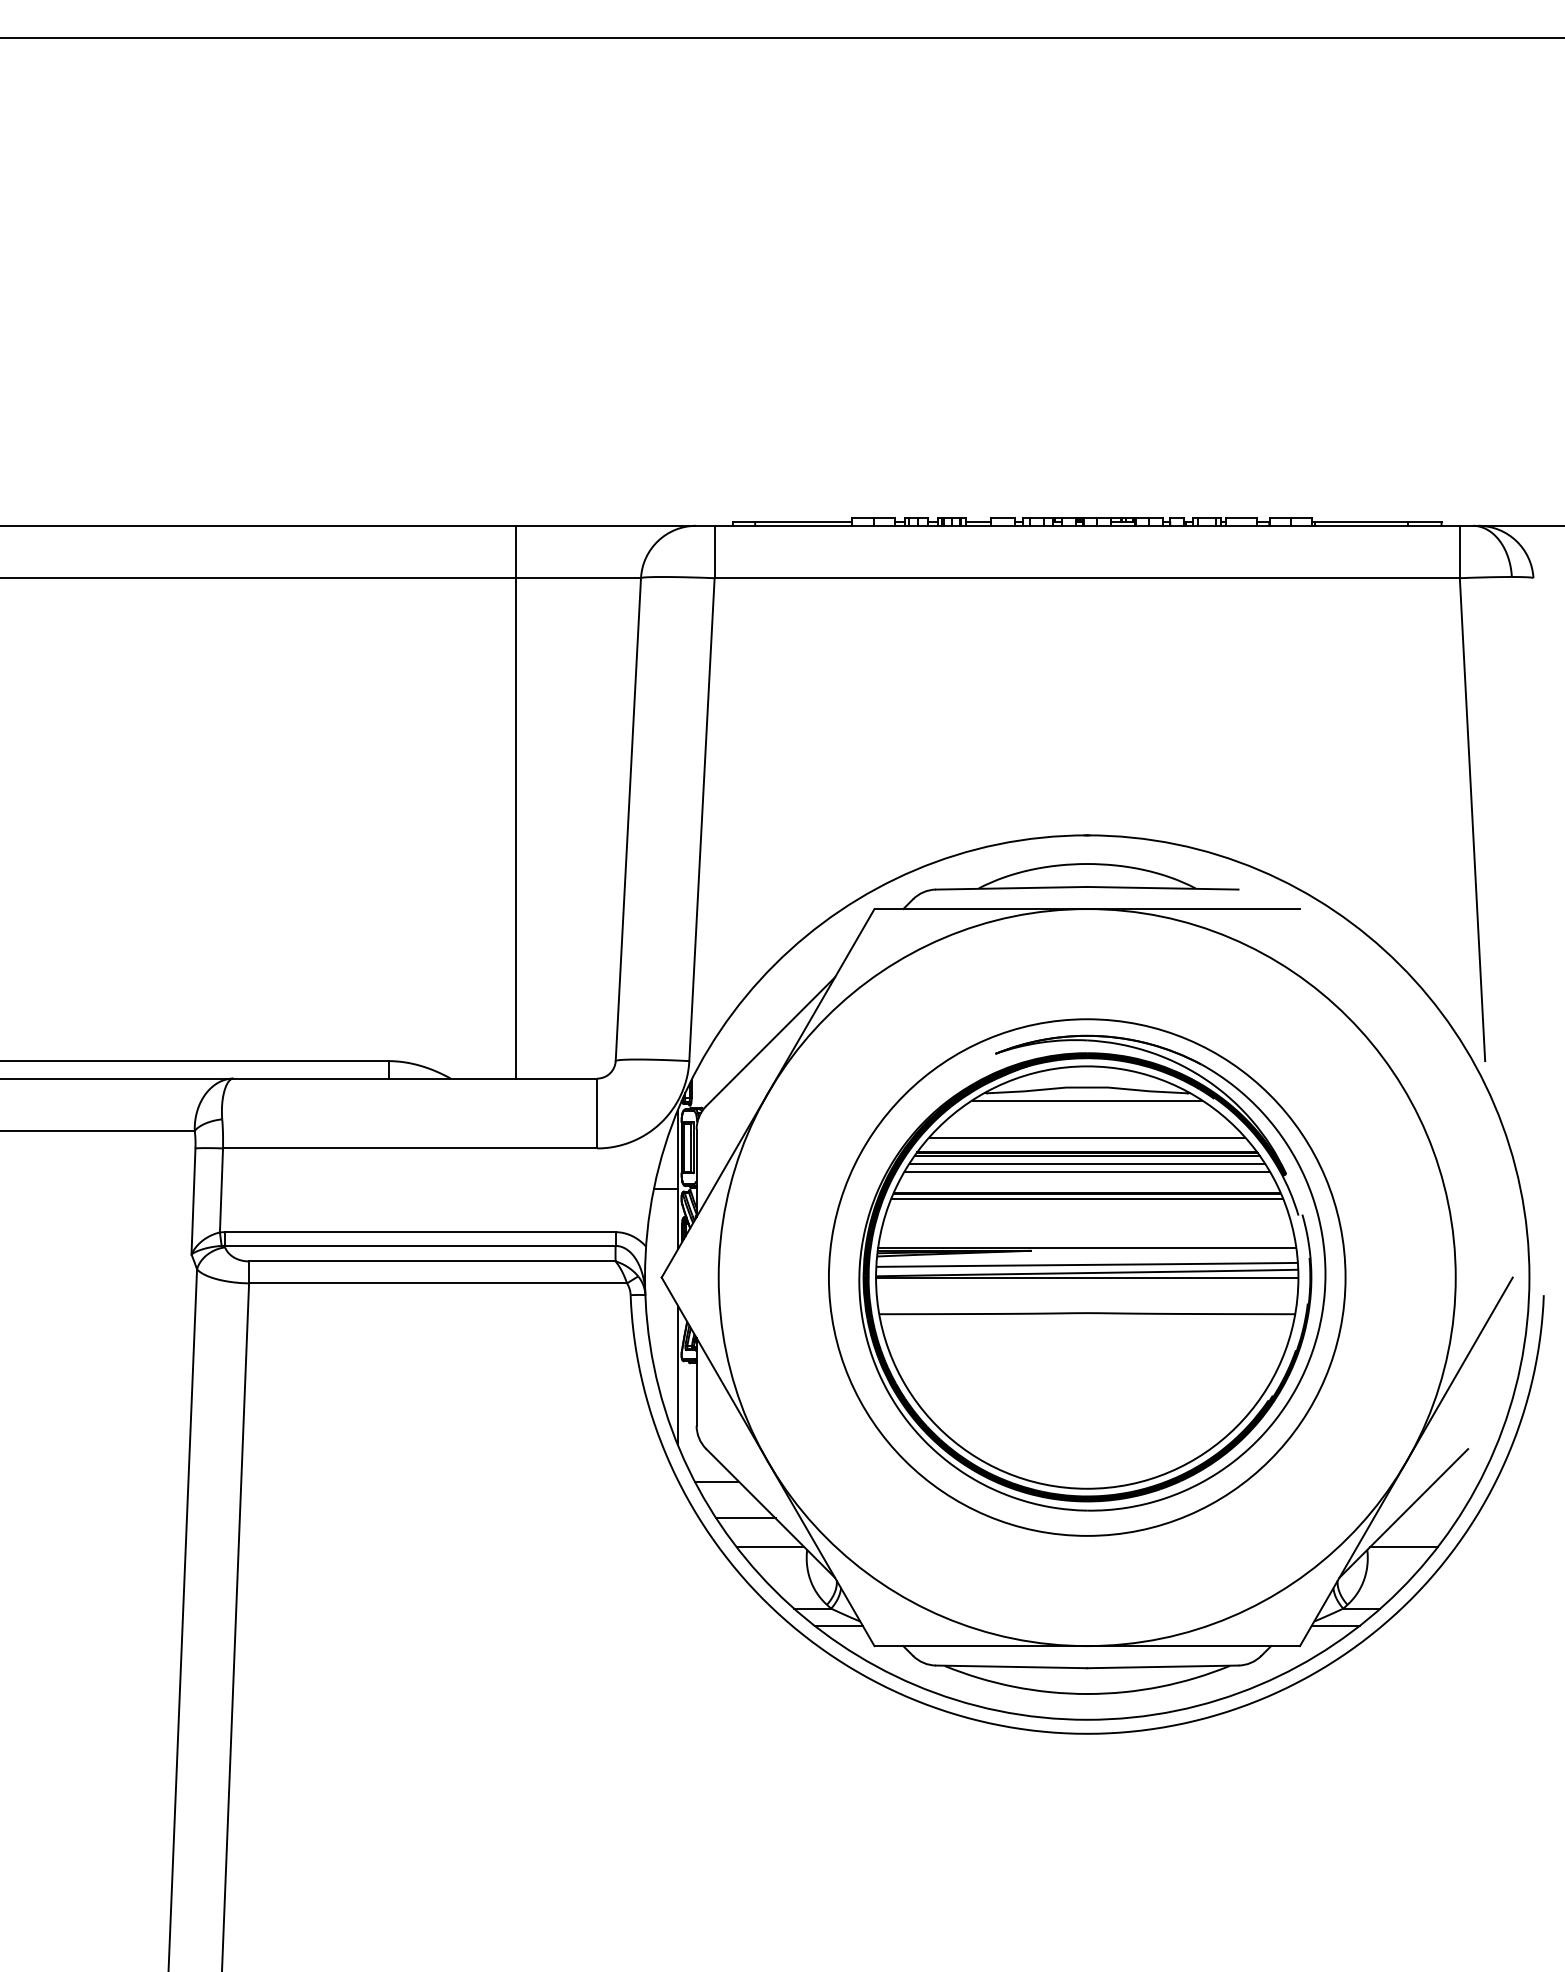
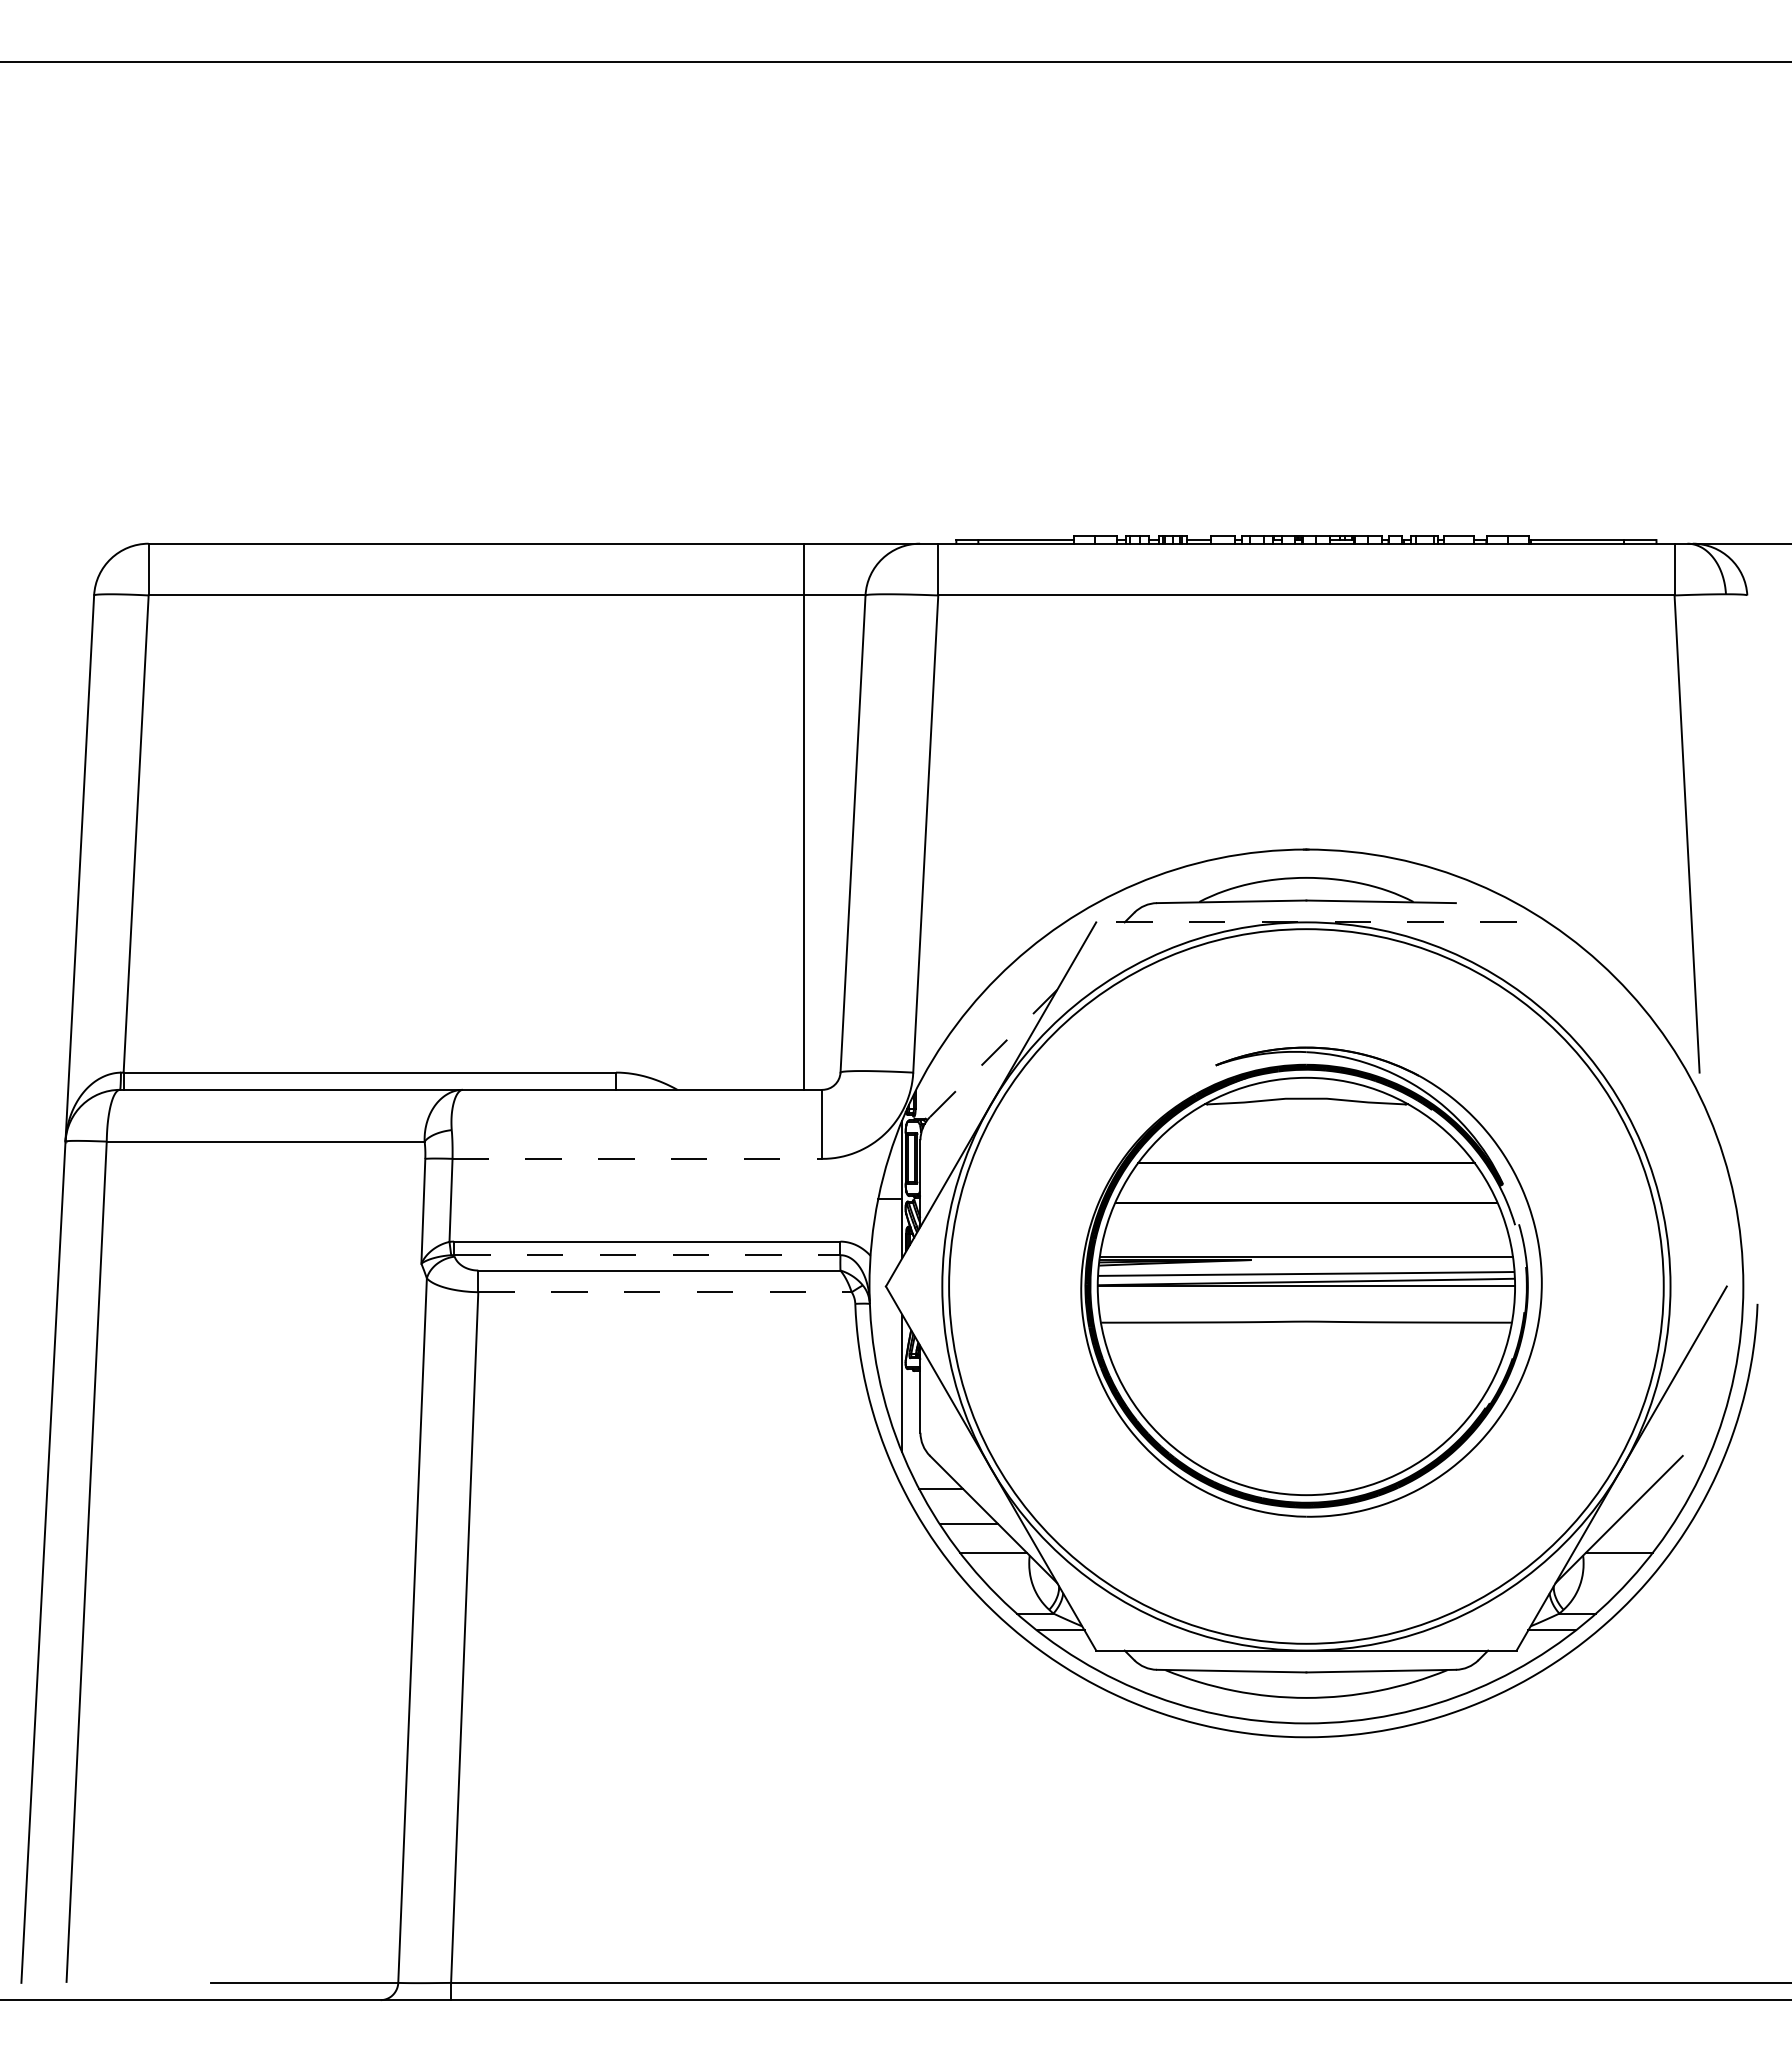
line: (516, 801) -> (804, 816), moved
line: (1086, 909) -> (1305, 922), solid -> dashed
line: (770, 1041) -> (993, 1053), solid -> dashed
line: (1087, 1100) -> (1306, 1111), removed
line: (1086, 1137) -> (1305, 1148), removed
line: (410, 1148) -> (637, 1158), solid -> dashed
line: (1086, 1156) -> (1305, 1166), removed
line: (1087, 1164) -> (1306, 1174), removed
line: (1087, 1172) -> (1306, 1182), removed
line: (1087, 1198) -> (1306, 1208), removed
line: (420, 1246) -> (647, 1255), solid -> dashed
circle: (1087, 1277) -> (1306, 1286), size x1.4
line: (438, 1283) -> (665, 1292), solid -> dashed

